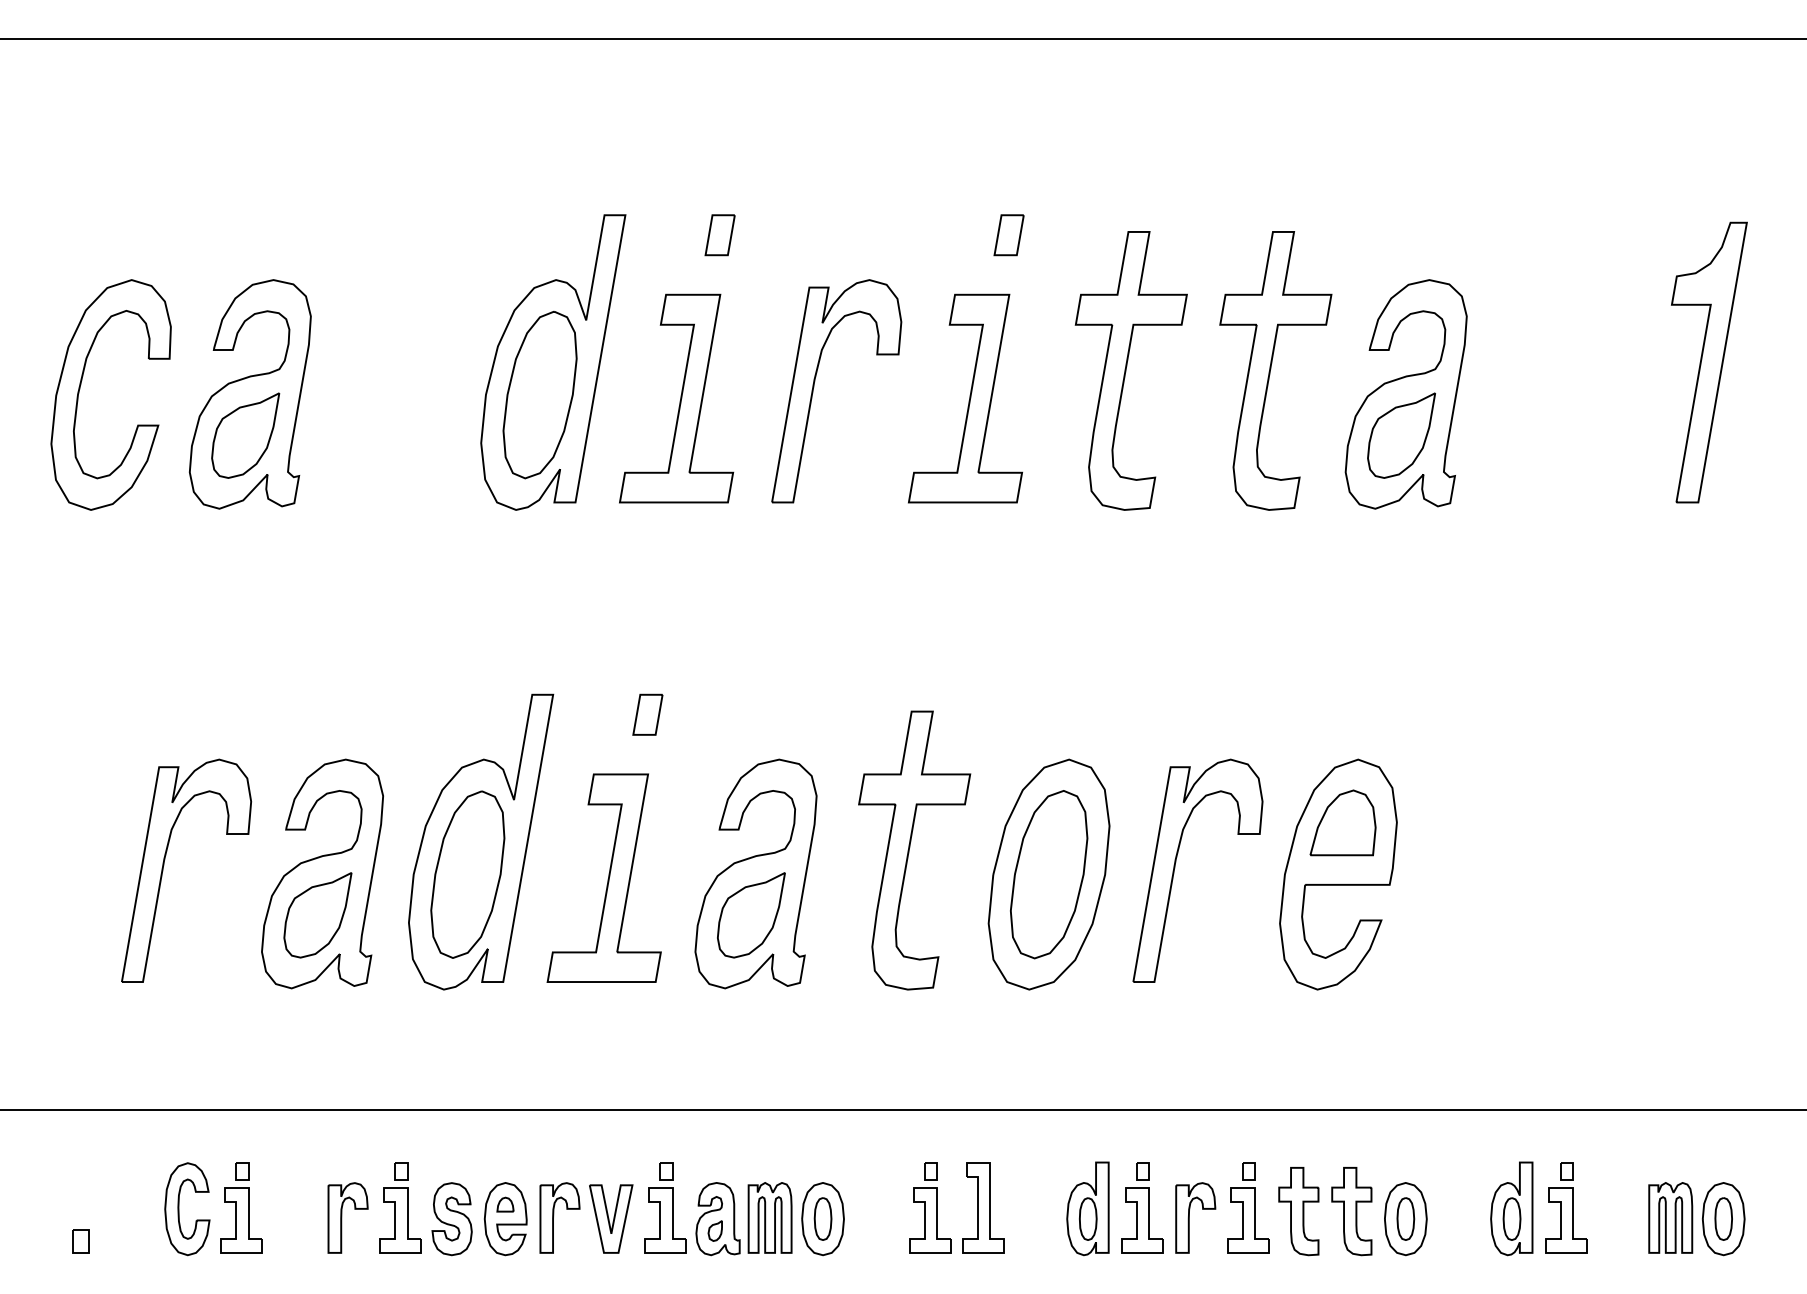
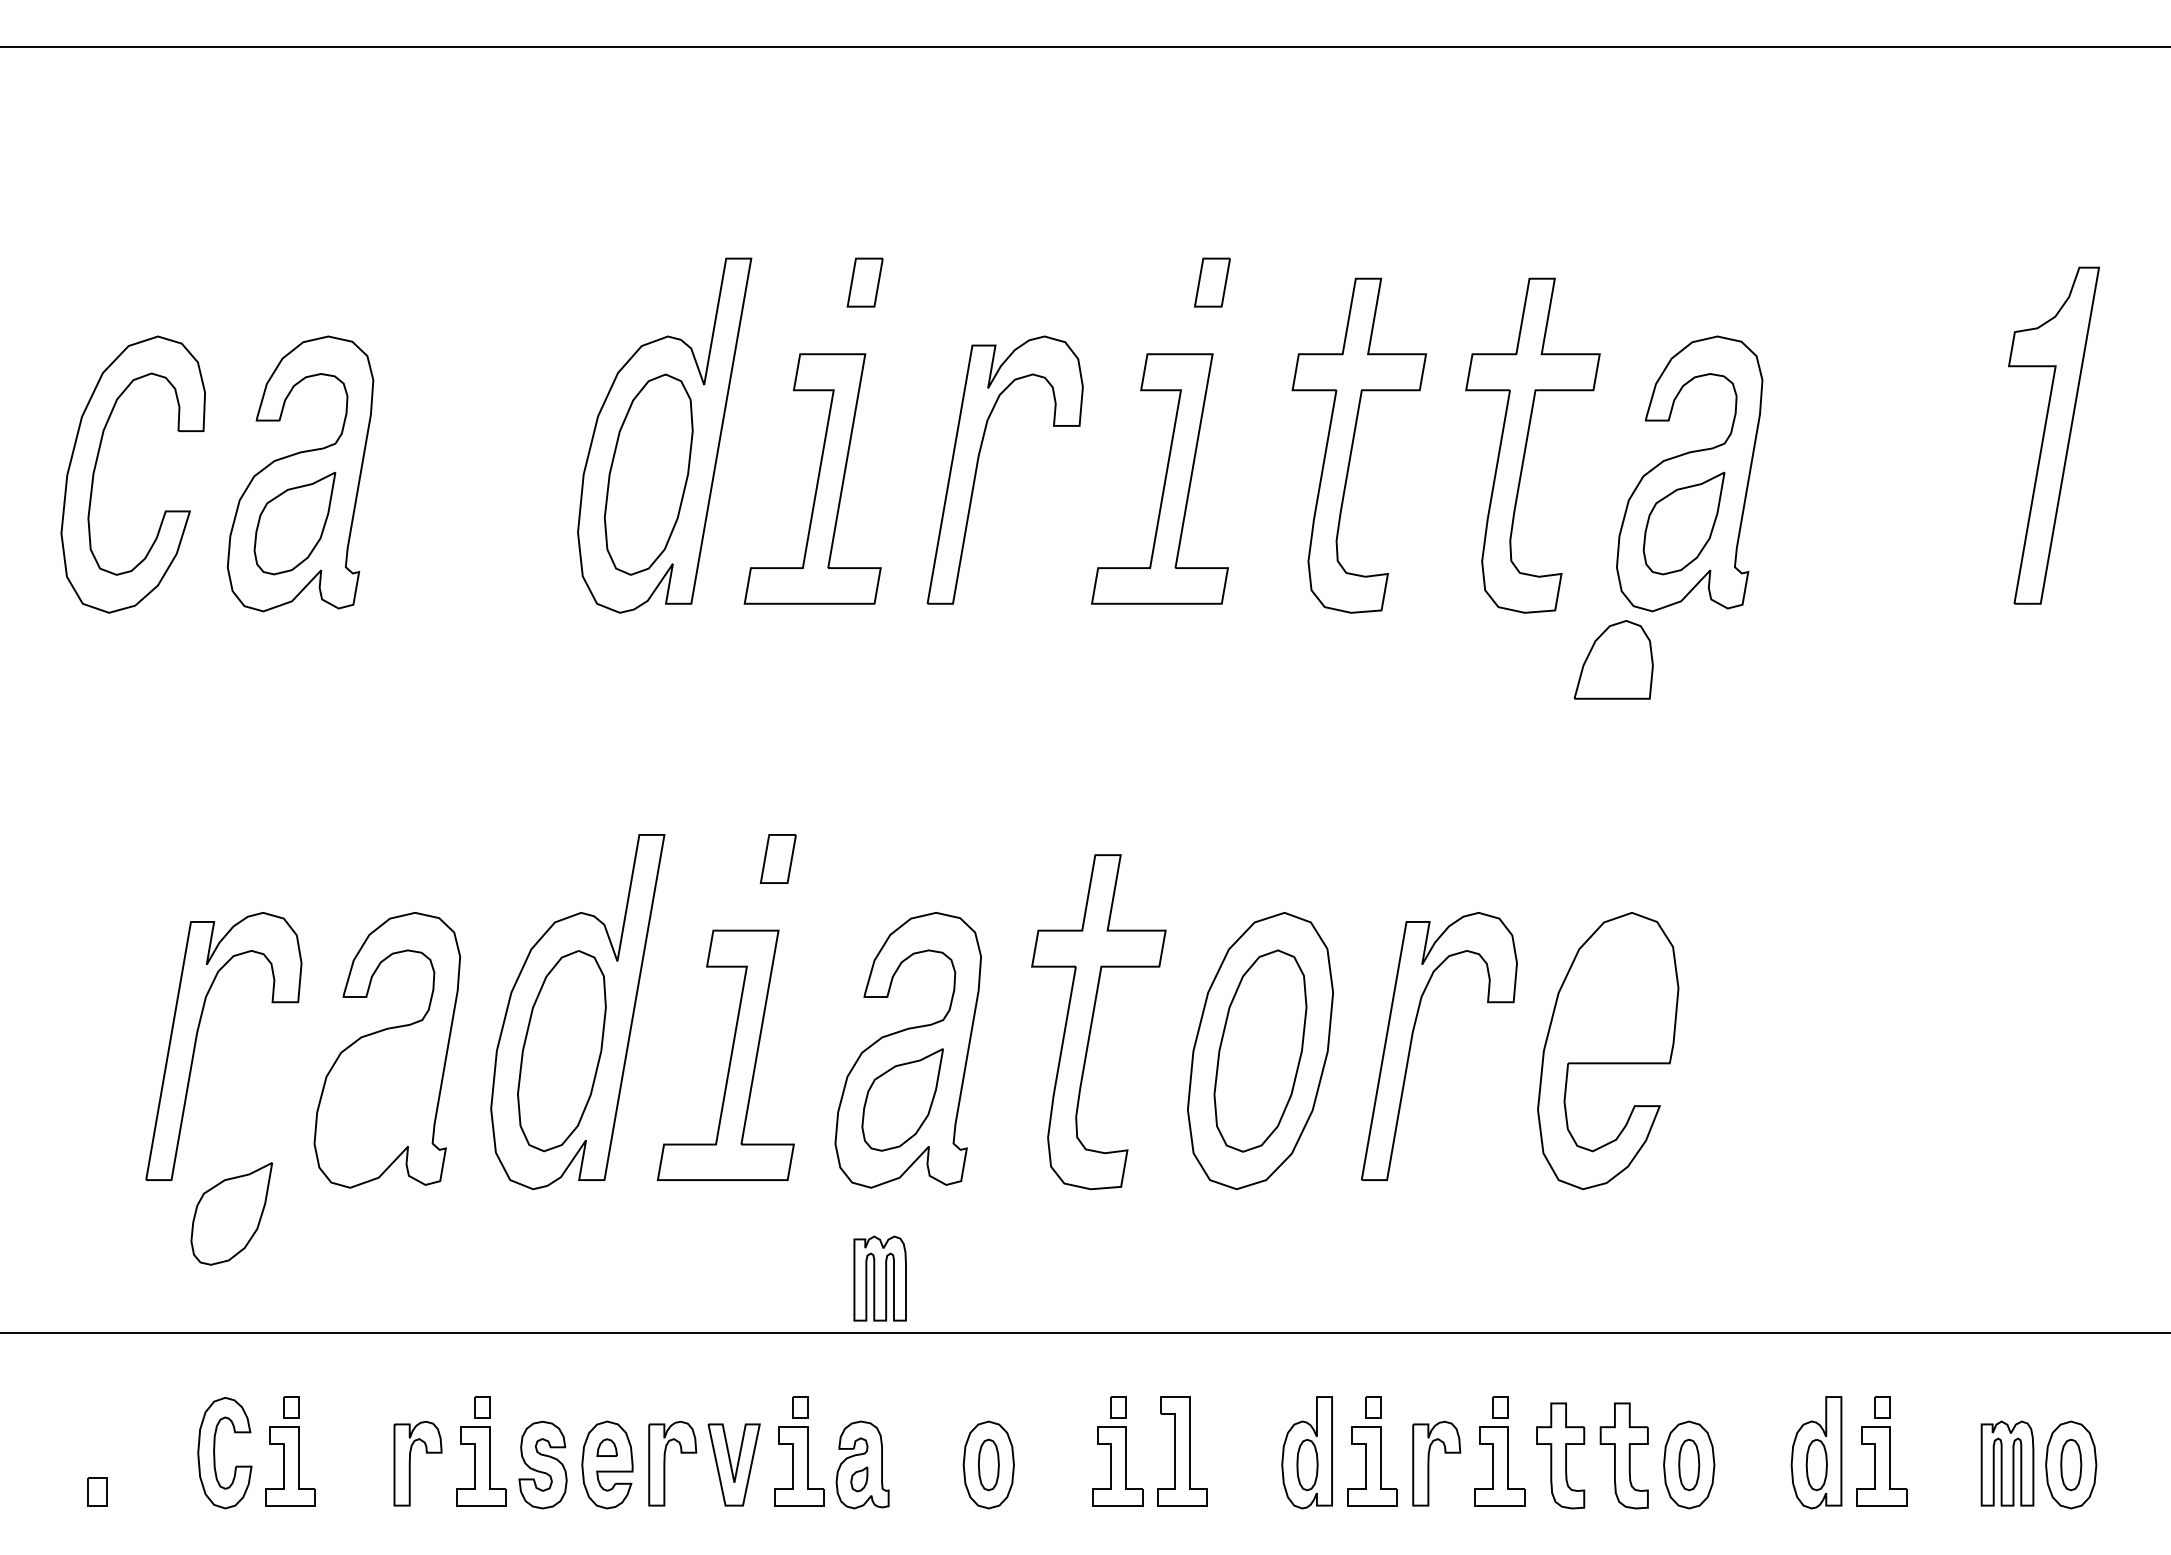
part: (1342, 822) -> (1613, 659), moved
part: (317, 914) -> (231, 1213), moved
part: (769, 1217) -> (879, 1278), moved

